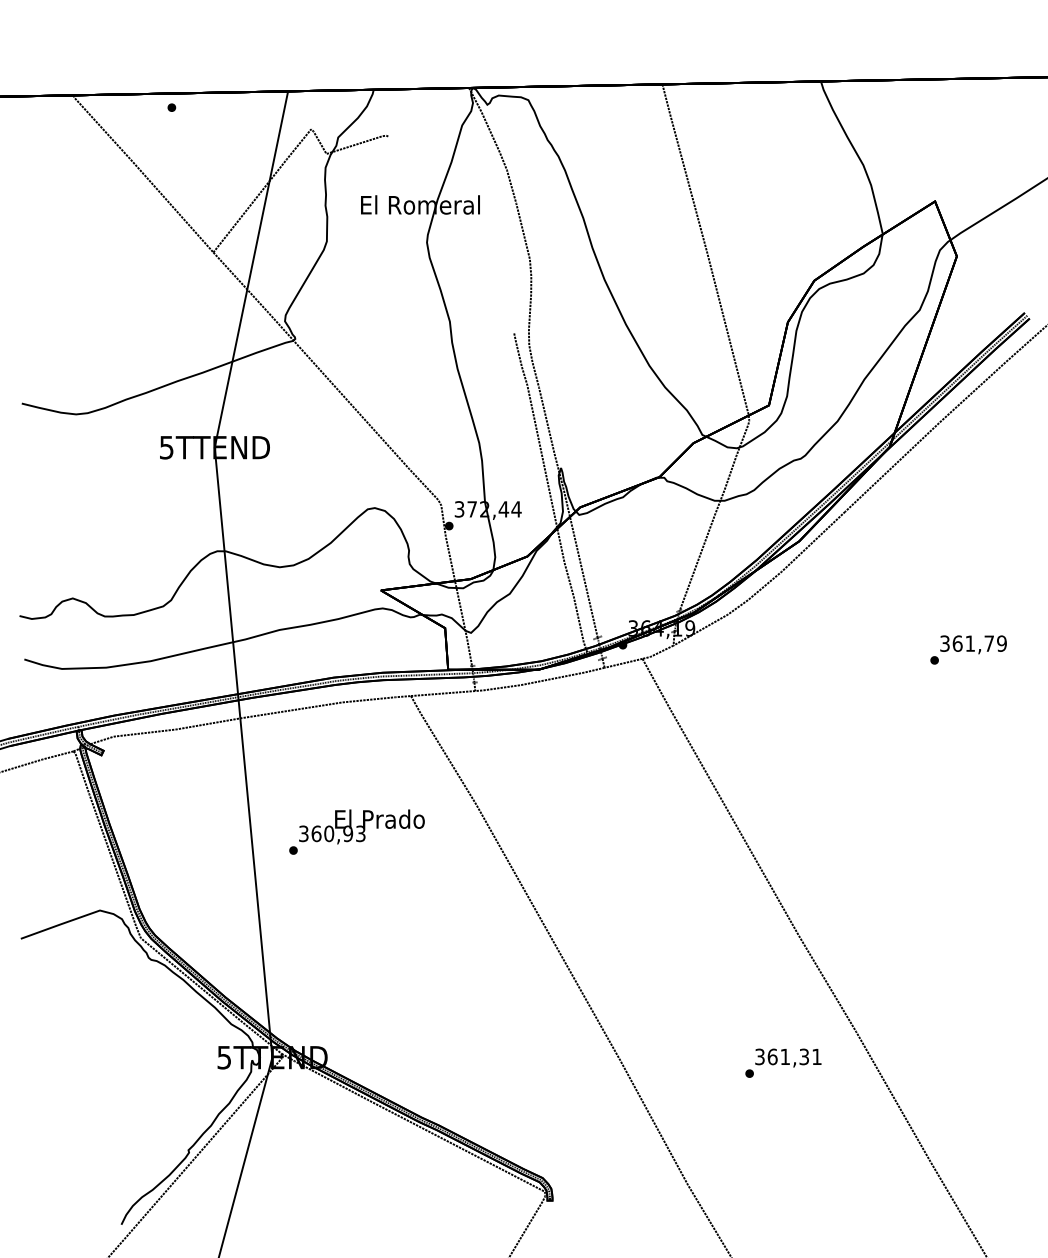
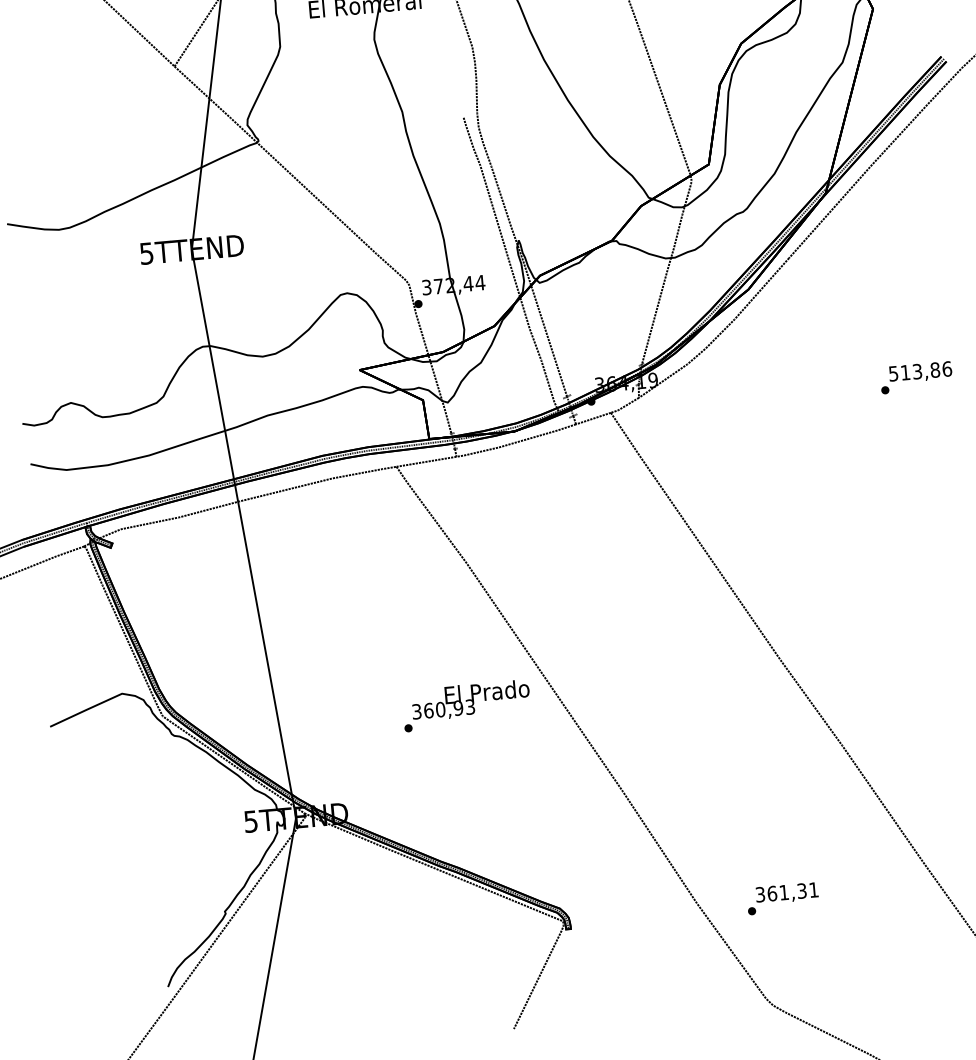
text: (973, 643) -> (920, 371), 361,79 -> 513,86
text: (356, 831) -> (466, 705), moved
text: (783, 1062) -> (782, 897), moved

